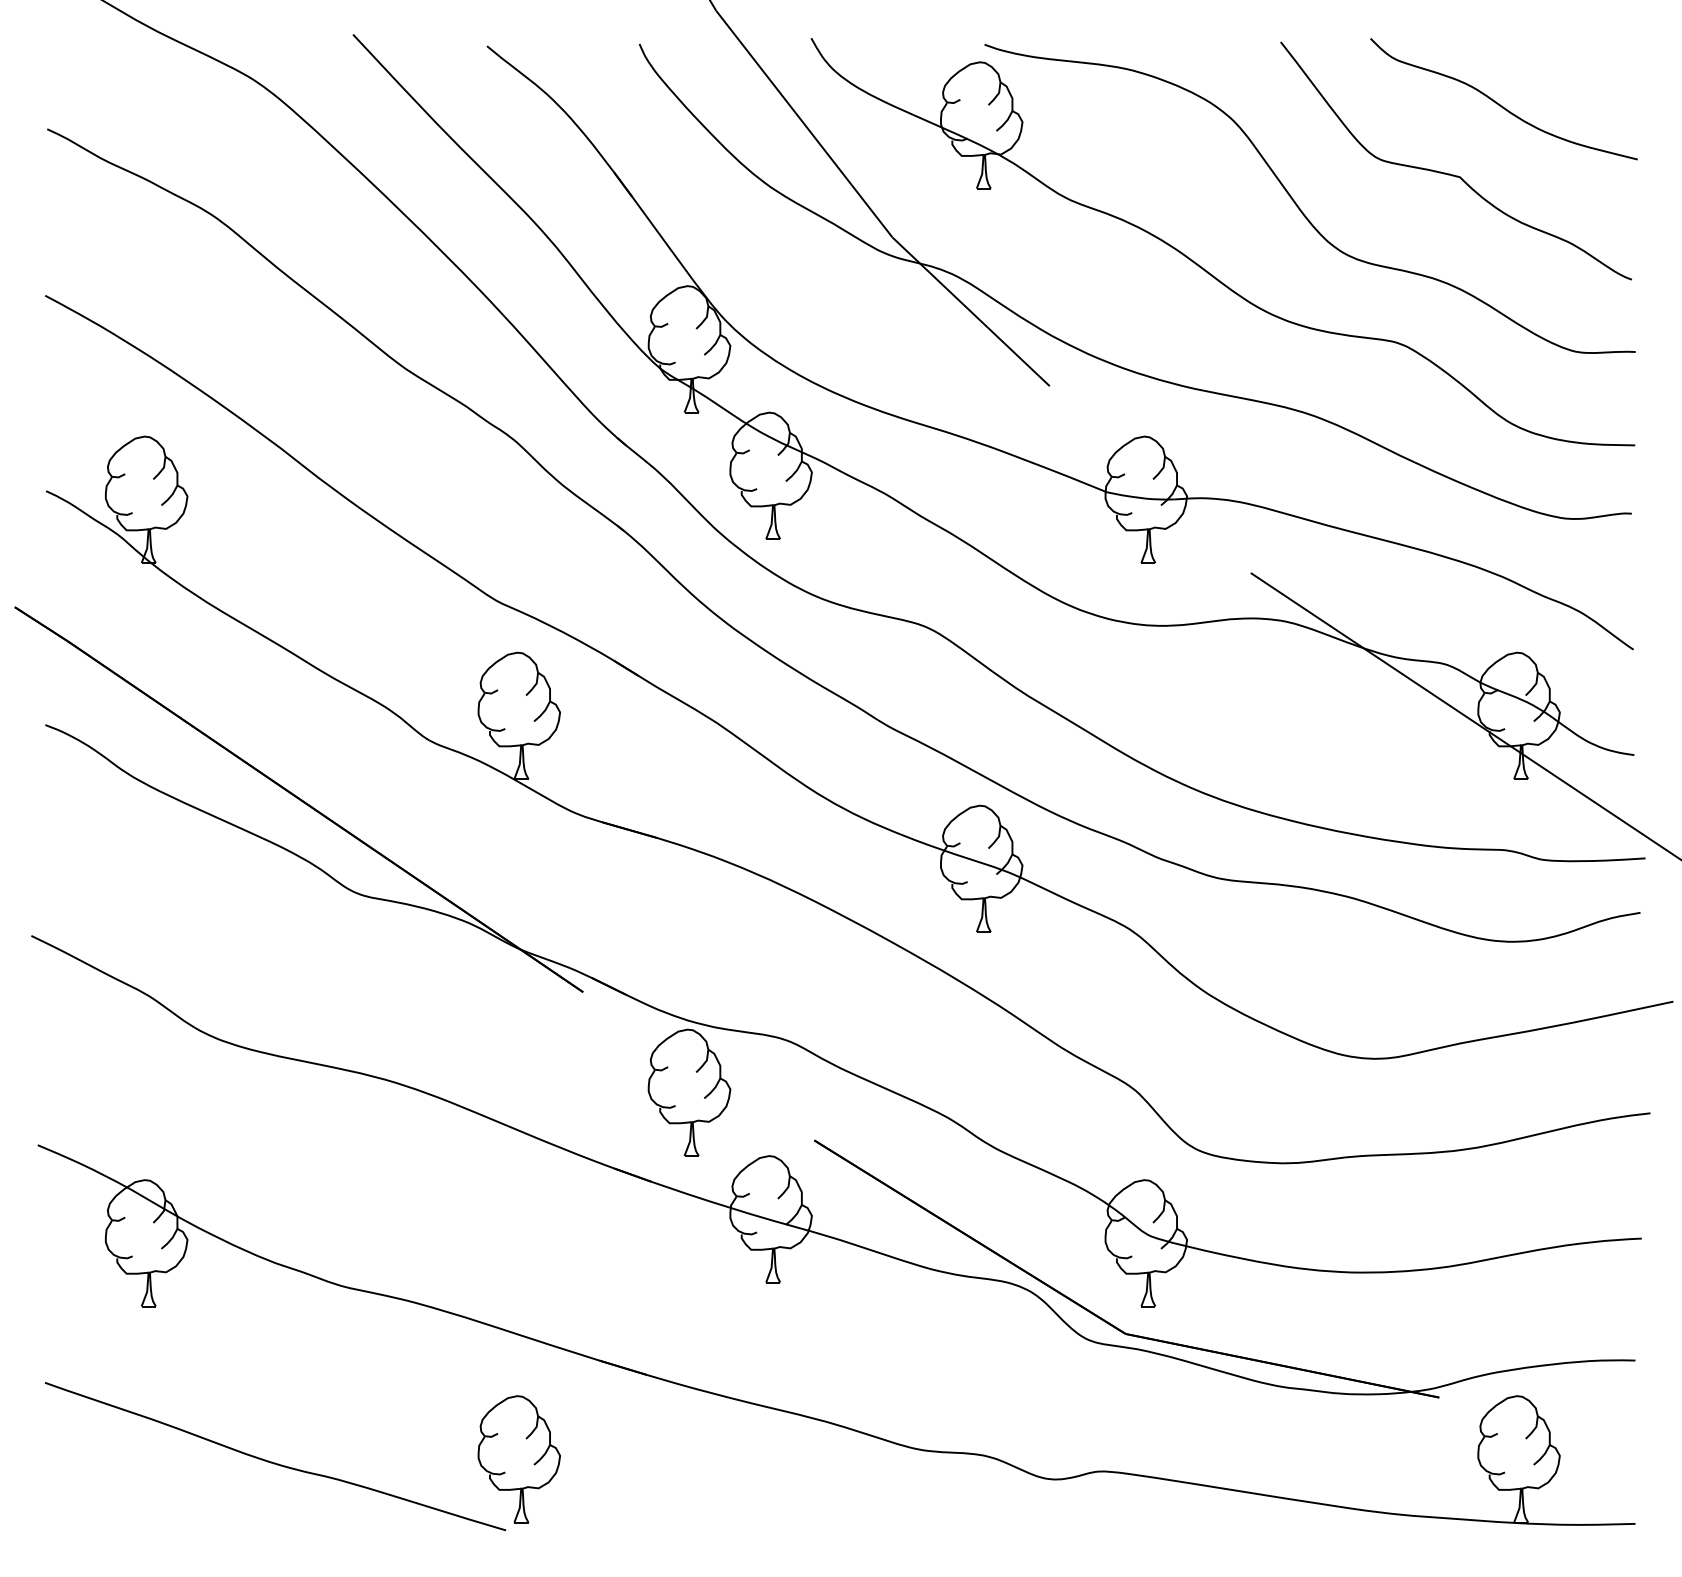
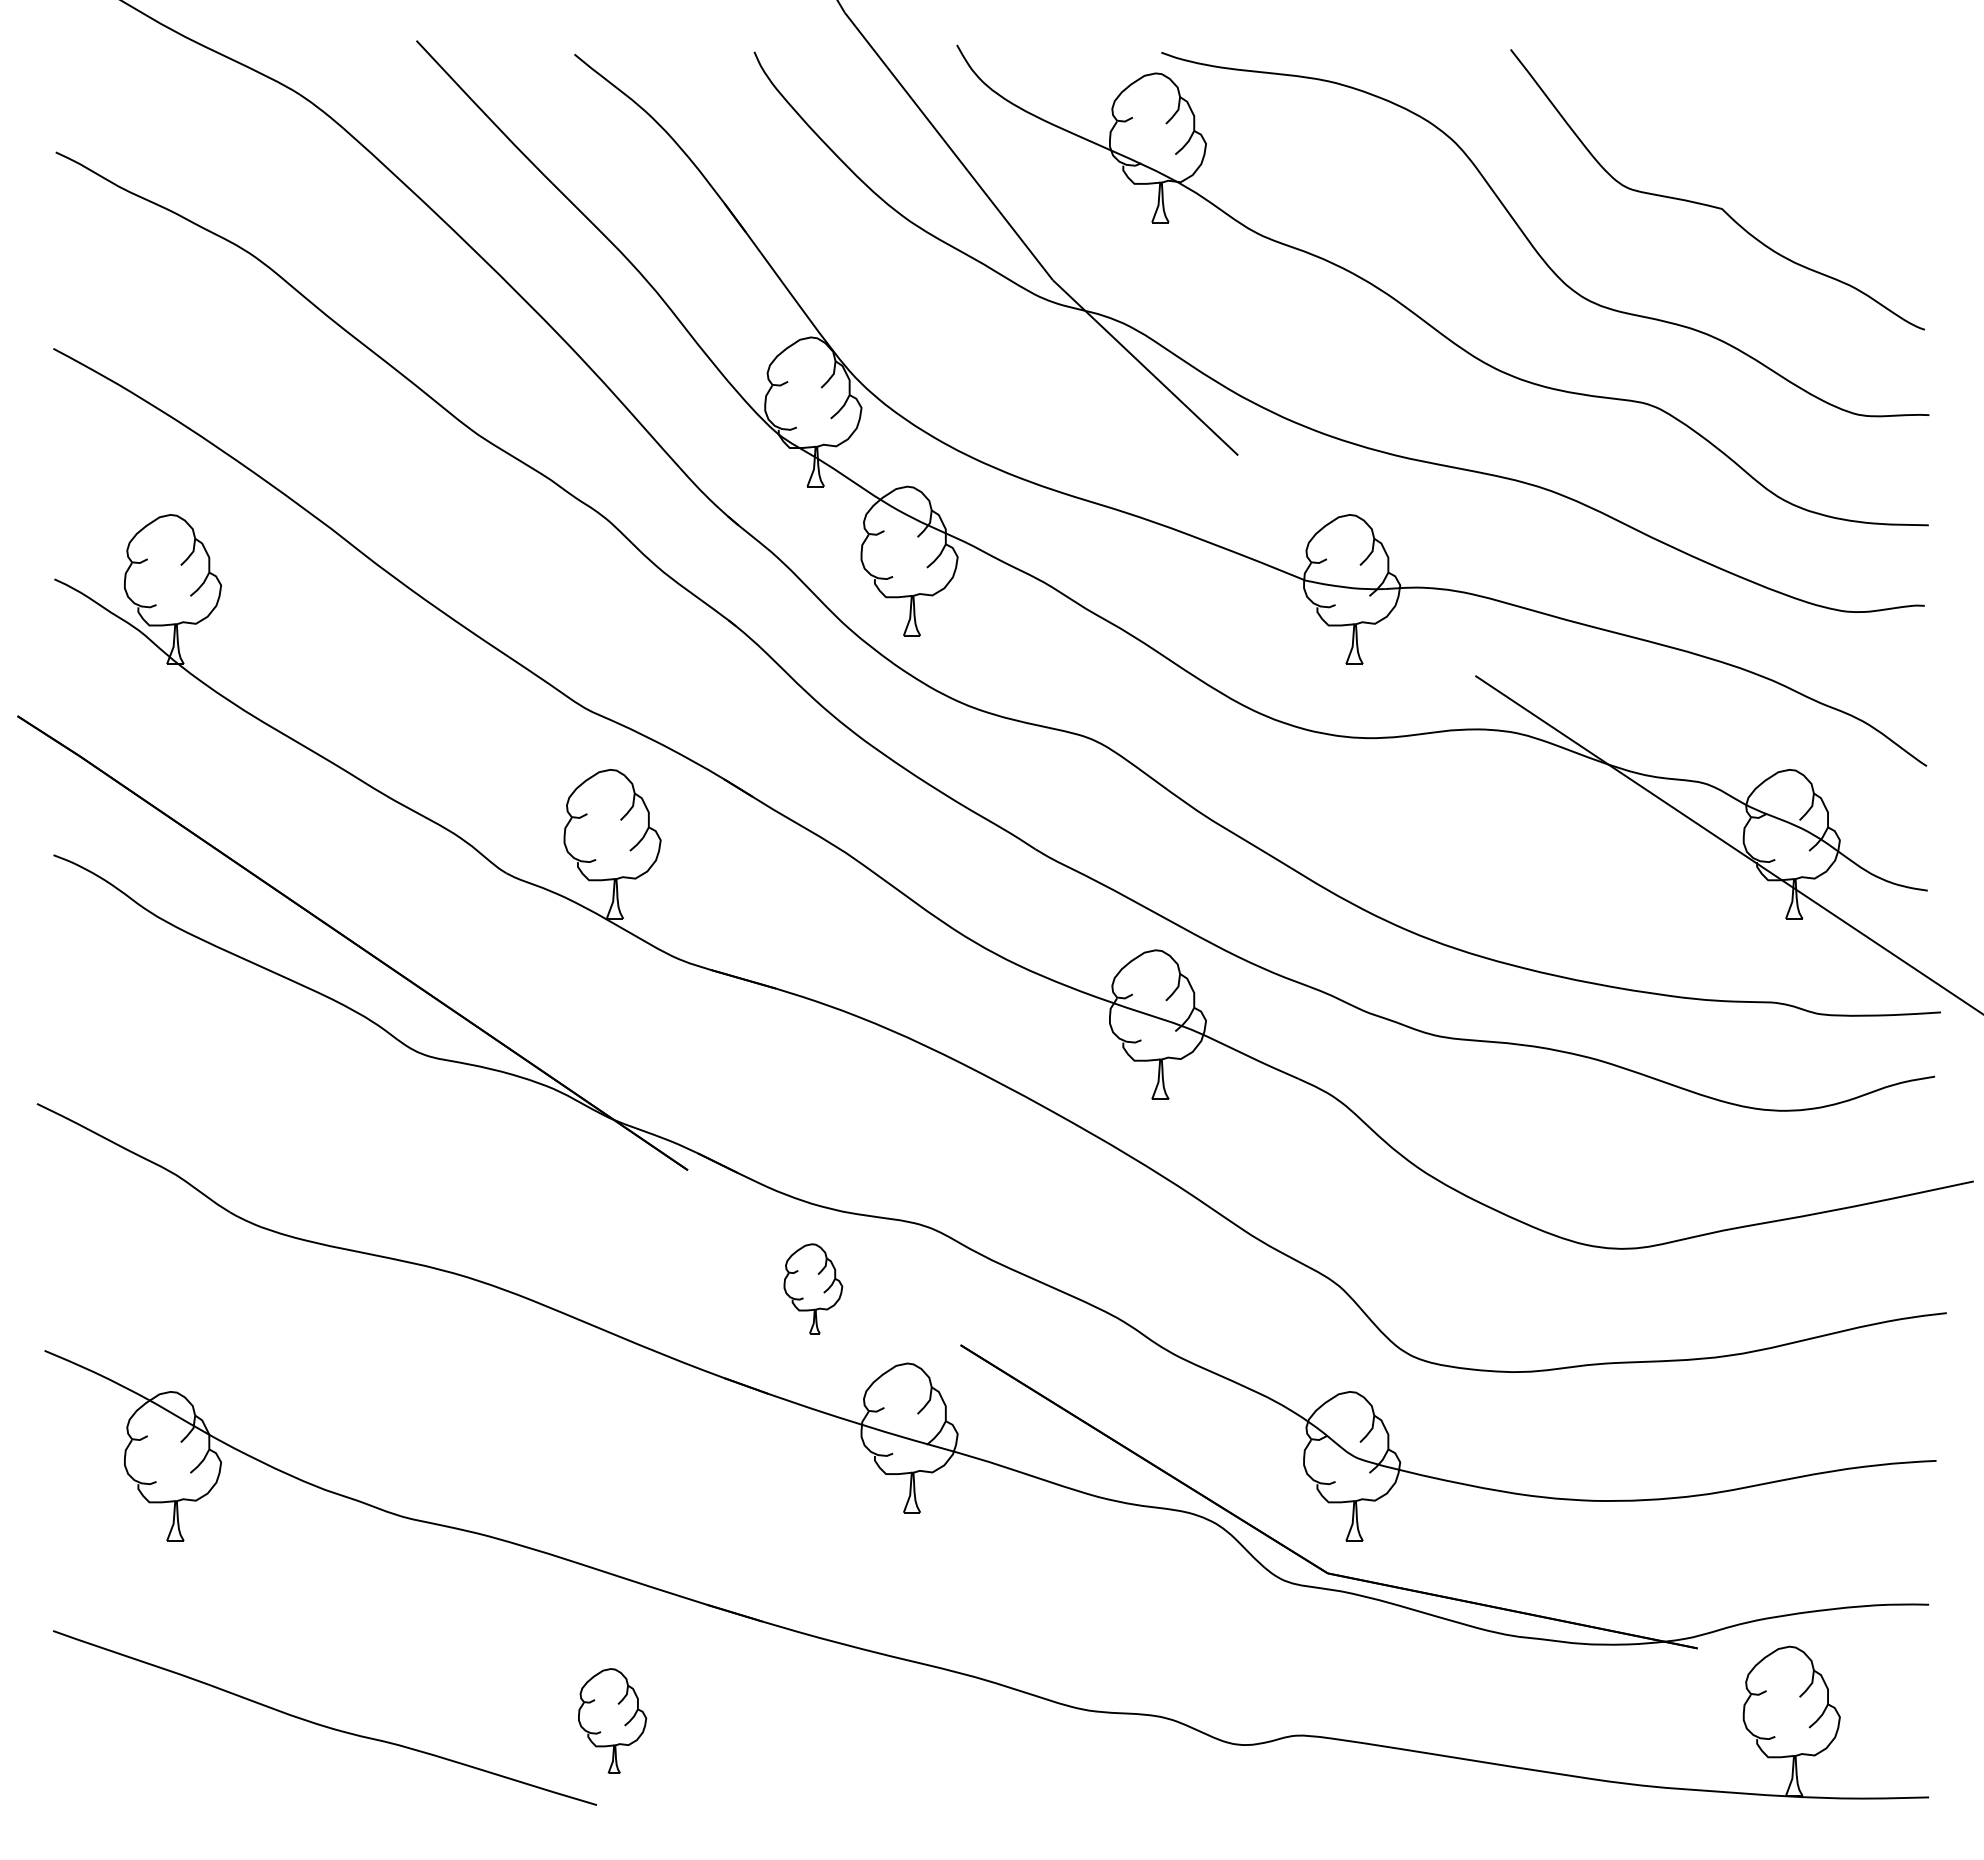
curve: (1501, 104) -> (1770, 123), removed
part: (689, 1092) -> (813, 1288), size x0.6
part: (519, 1458) -> (612, 1720), size x0.7

